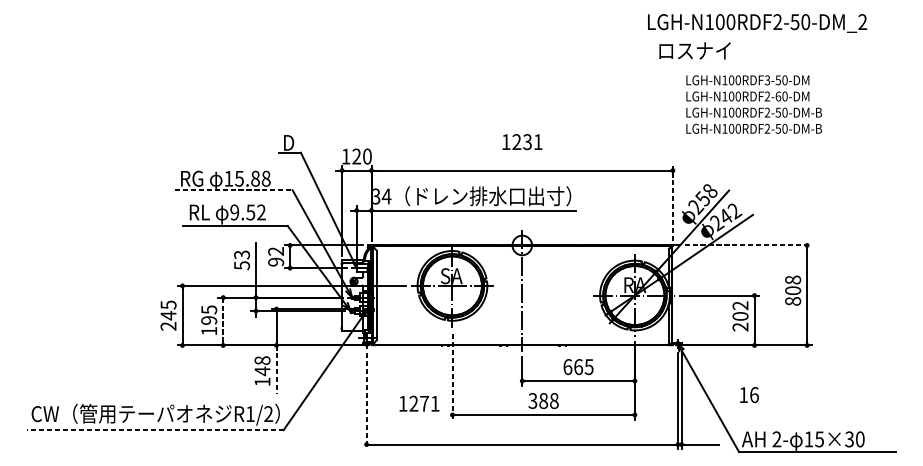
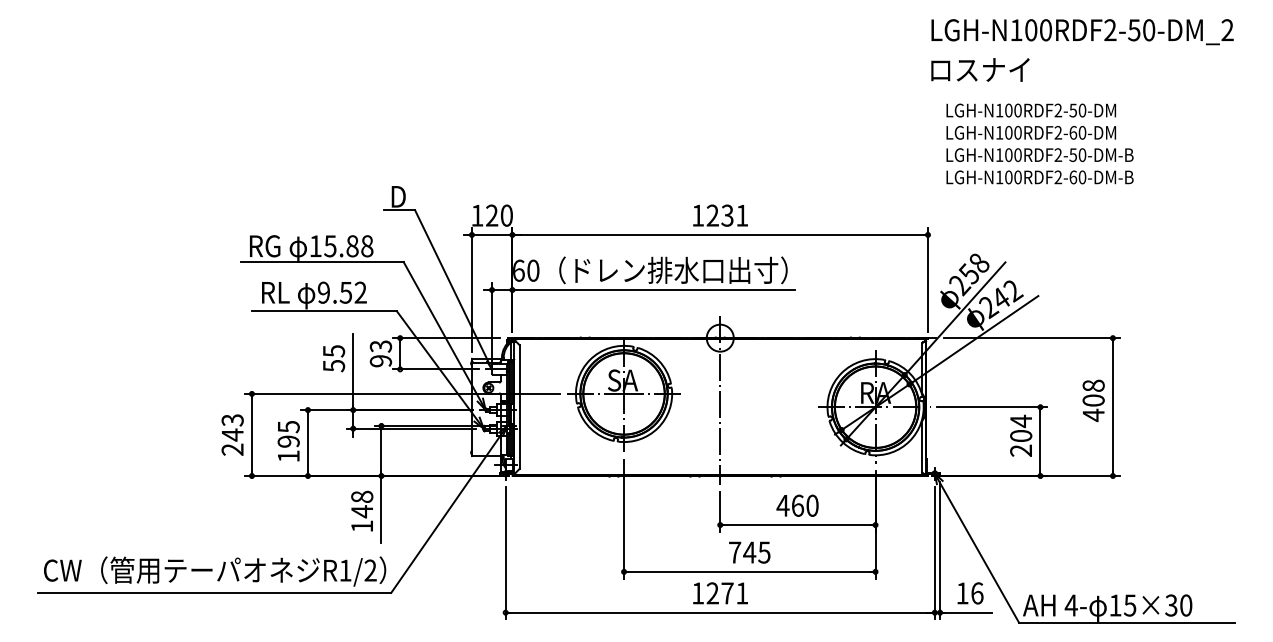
text: (757, 23) -> (1082, 32), moved
text: (695, 50) -> (980, 69), moved
text: (767, 80) -> (1058, 110), LGH-N100RDF3-50-DM -> LGH-N100RDF2-50-DM
text: (778, 128) -> (1073, 177), LGH-N100RDF2-50-DM-B -> LGH-N100RDF2-60-DM-B
text: (522, 141) -> (720, 215), moved
line: (233, 190) -> (322, 262), dashed -> solid
text: (381, 196) -> (526, 270), 34 -> 60
line: (673, 202) -> (928, 279), dashed -> solid
line: (748, 245) -> (1031, 338), dashed -> solid
text: (276, 251) -> (381, 346), 92 -> 93
text: (241, 254) -> (333, 350), 53 -> 55
text: (793, 301) -> (1093, 415), 808 -> 408
text: (168, 305) -> (232, 420), 245 -> 243
text: (740, 305) -> (1020, 421), 202 -> 204
line: (223, 321) -> (308, 443), dashed -> solid
text: (578, 366) -> (797, 505), 665 -> 460
line: (276, 369) -> (381, 509), dashed -> solid
line: (452, 376) -> (624, 519), dashed -> solid
text: (749, 395) -> (970, 593), moved
text: (543, 400) -> (749, 552), 388 -> 745
line: (366, 401) -> (505, 553), dashed -> solid
text: (419, 403) -> (720, 593), moved
line: (155, 429) -> (214, 592), dashed -> solid
text: (776, 439) -> (1070, 605), 2- -> 4-

